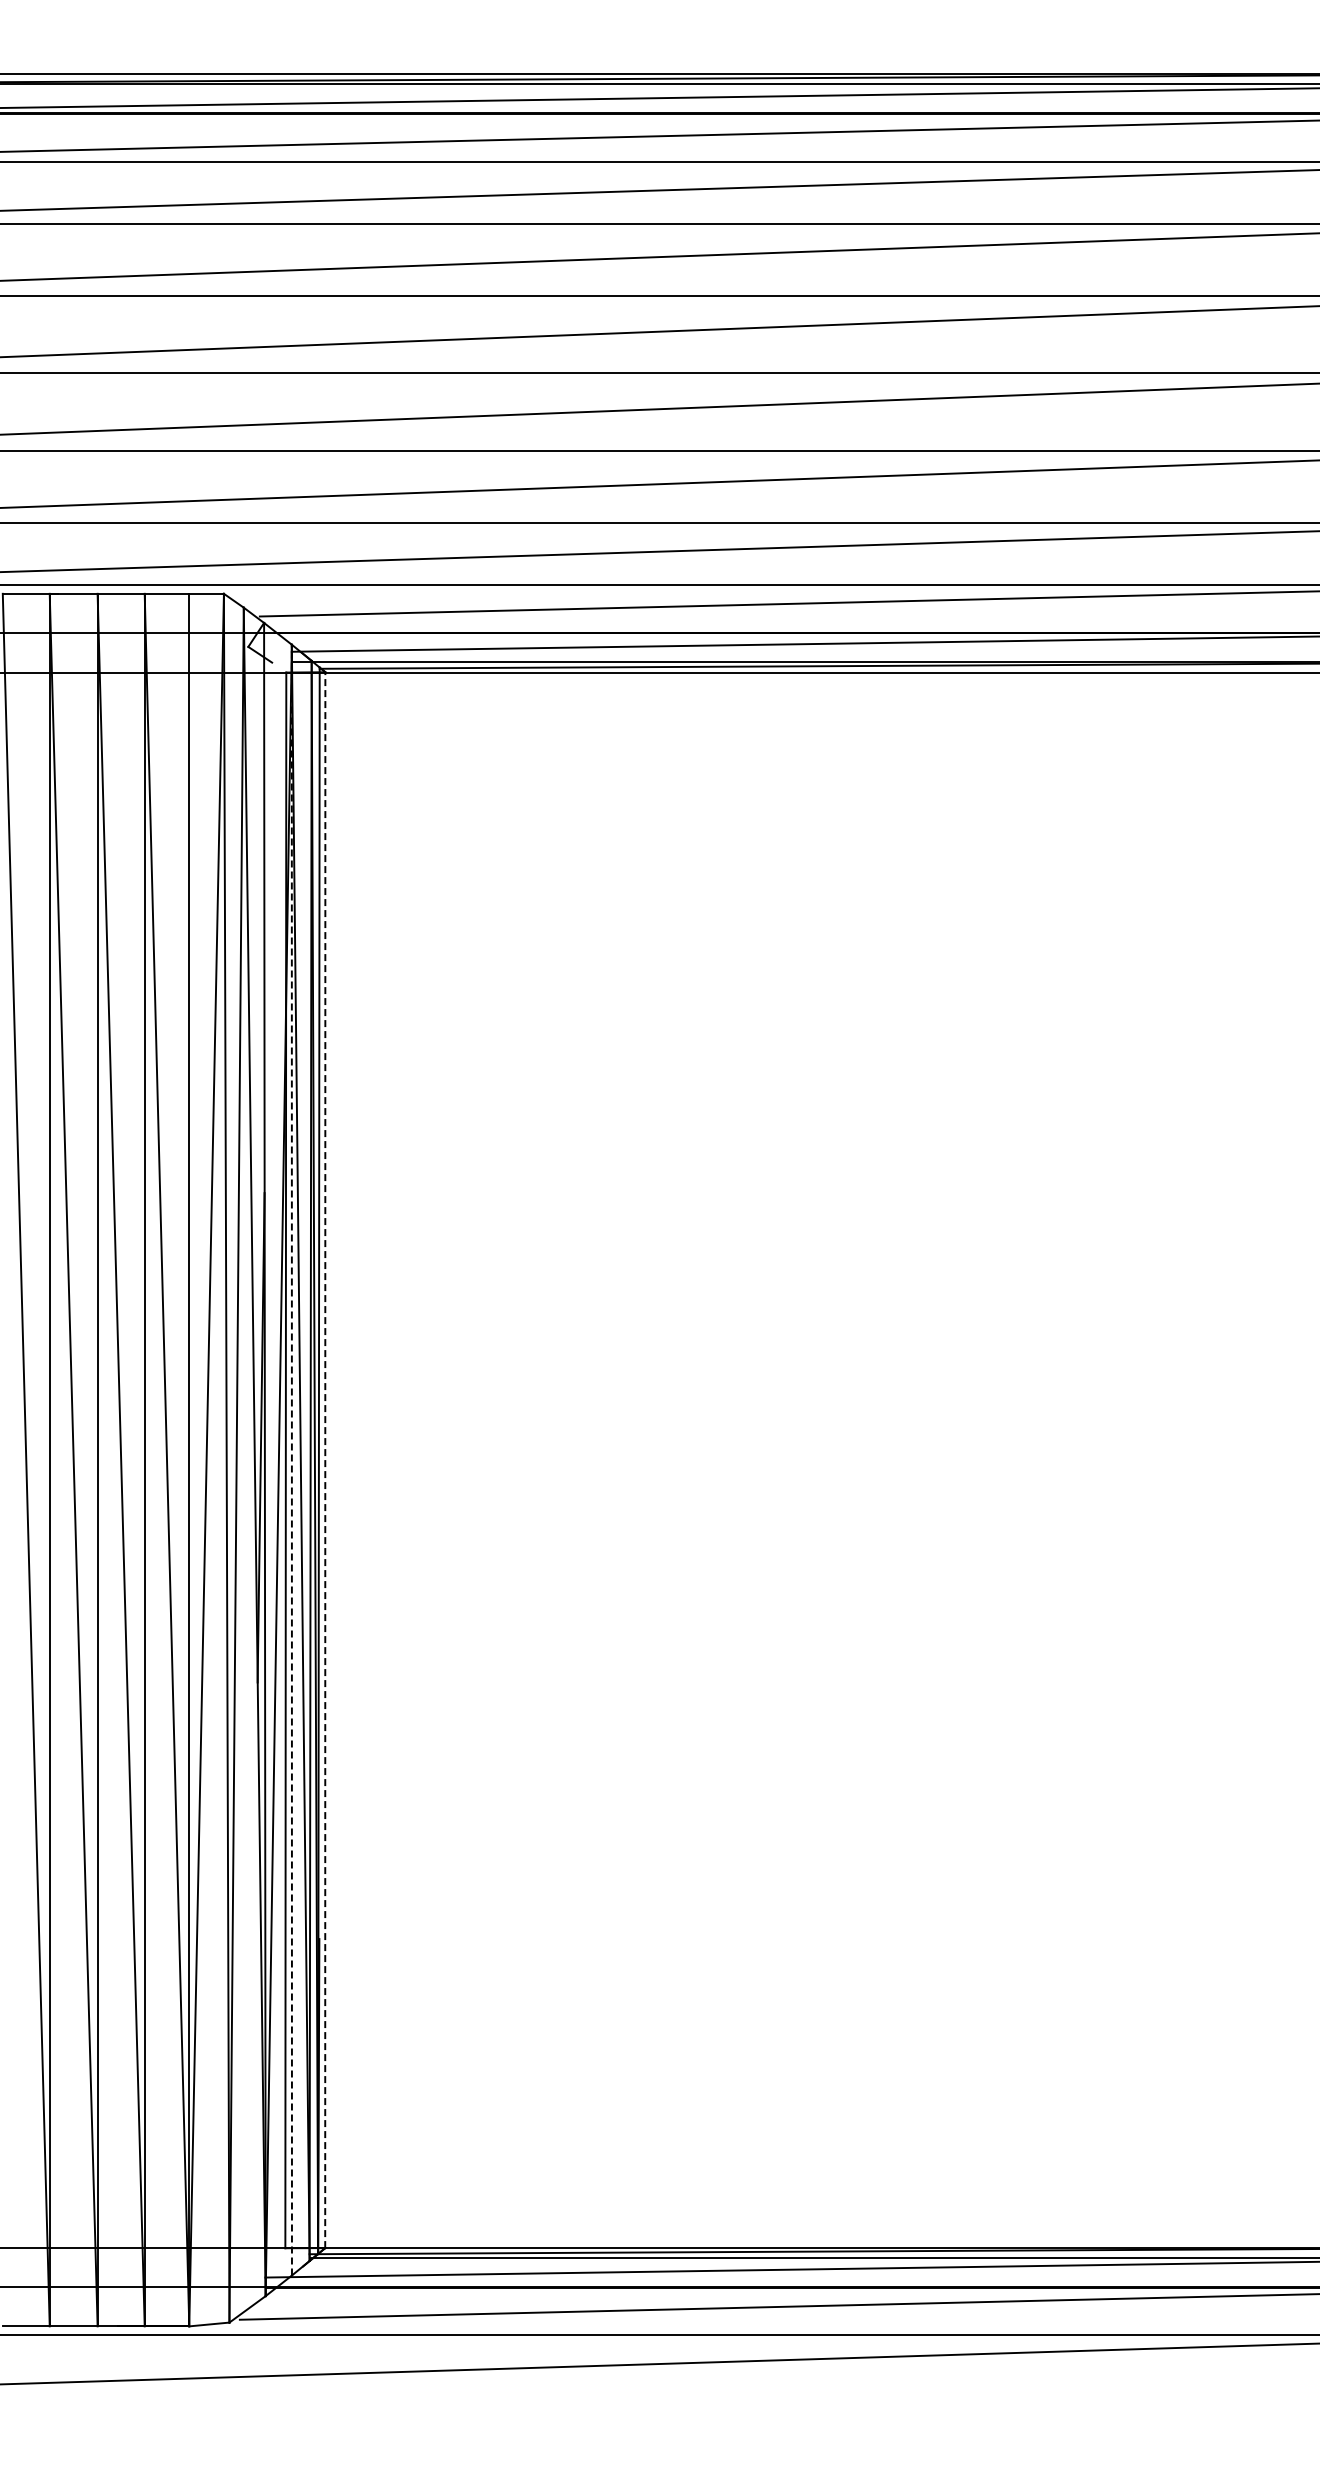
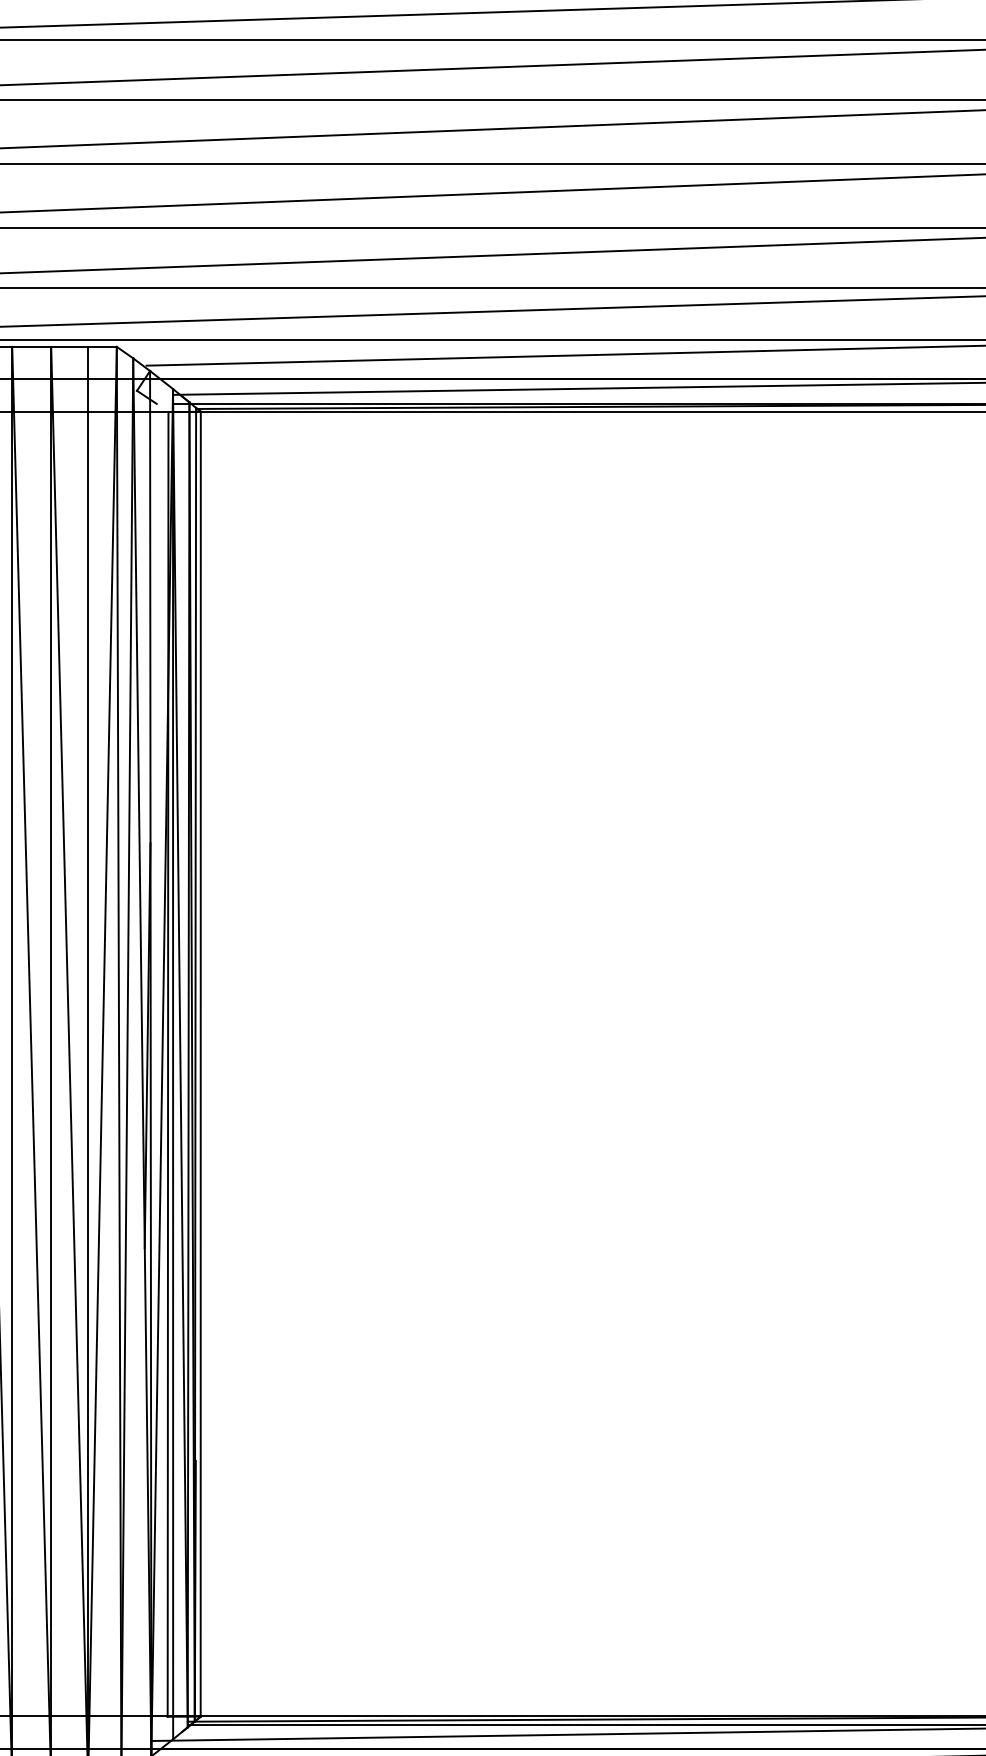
line: (291, 1459) -> (172, 1063), dashed -> solid
line: (325, 1460) -> (200, 1064), dashed -> solid

